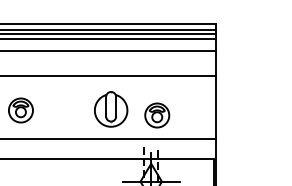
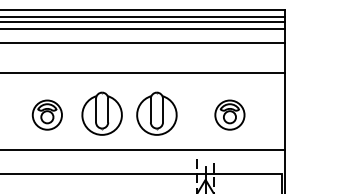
part: (65, 109) -> (101, 113), added
part: (157, 115) -> (230, 115), moved

